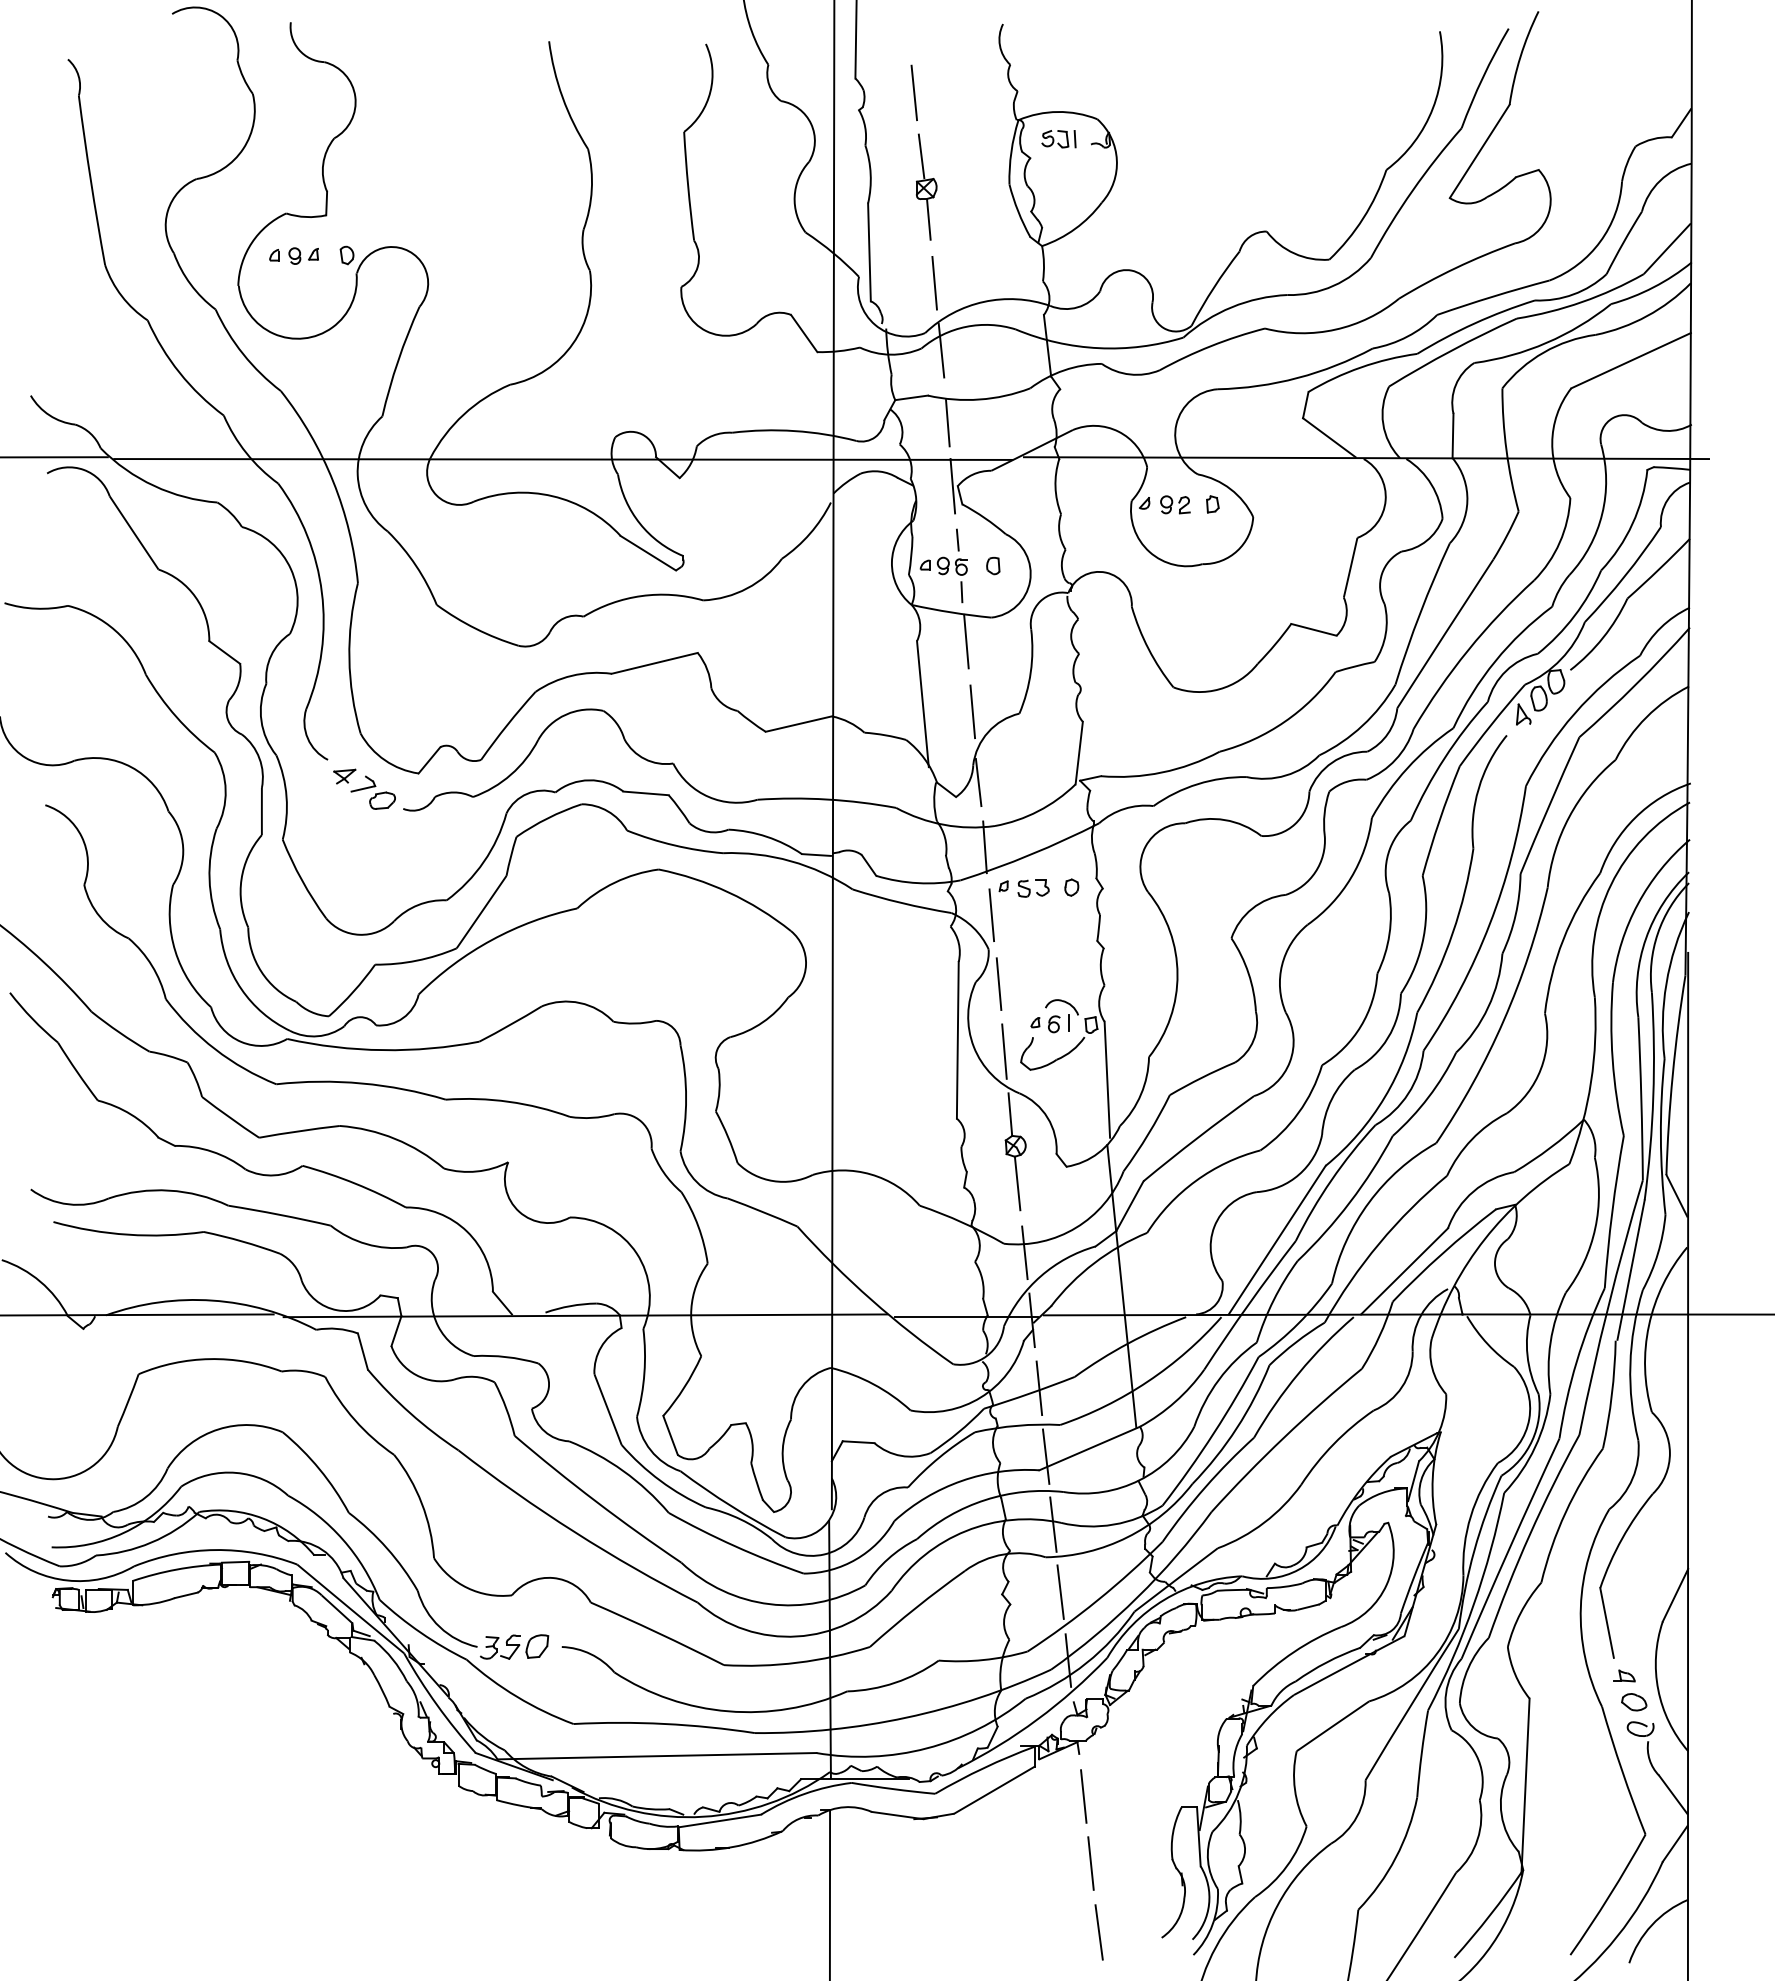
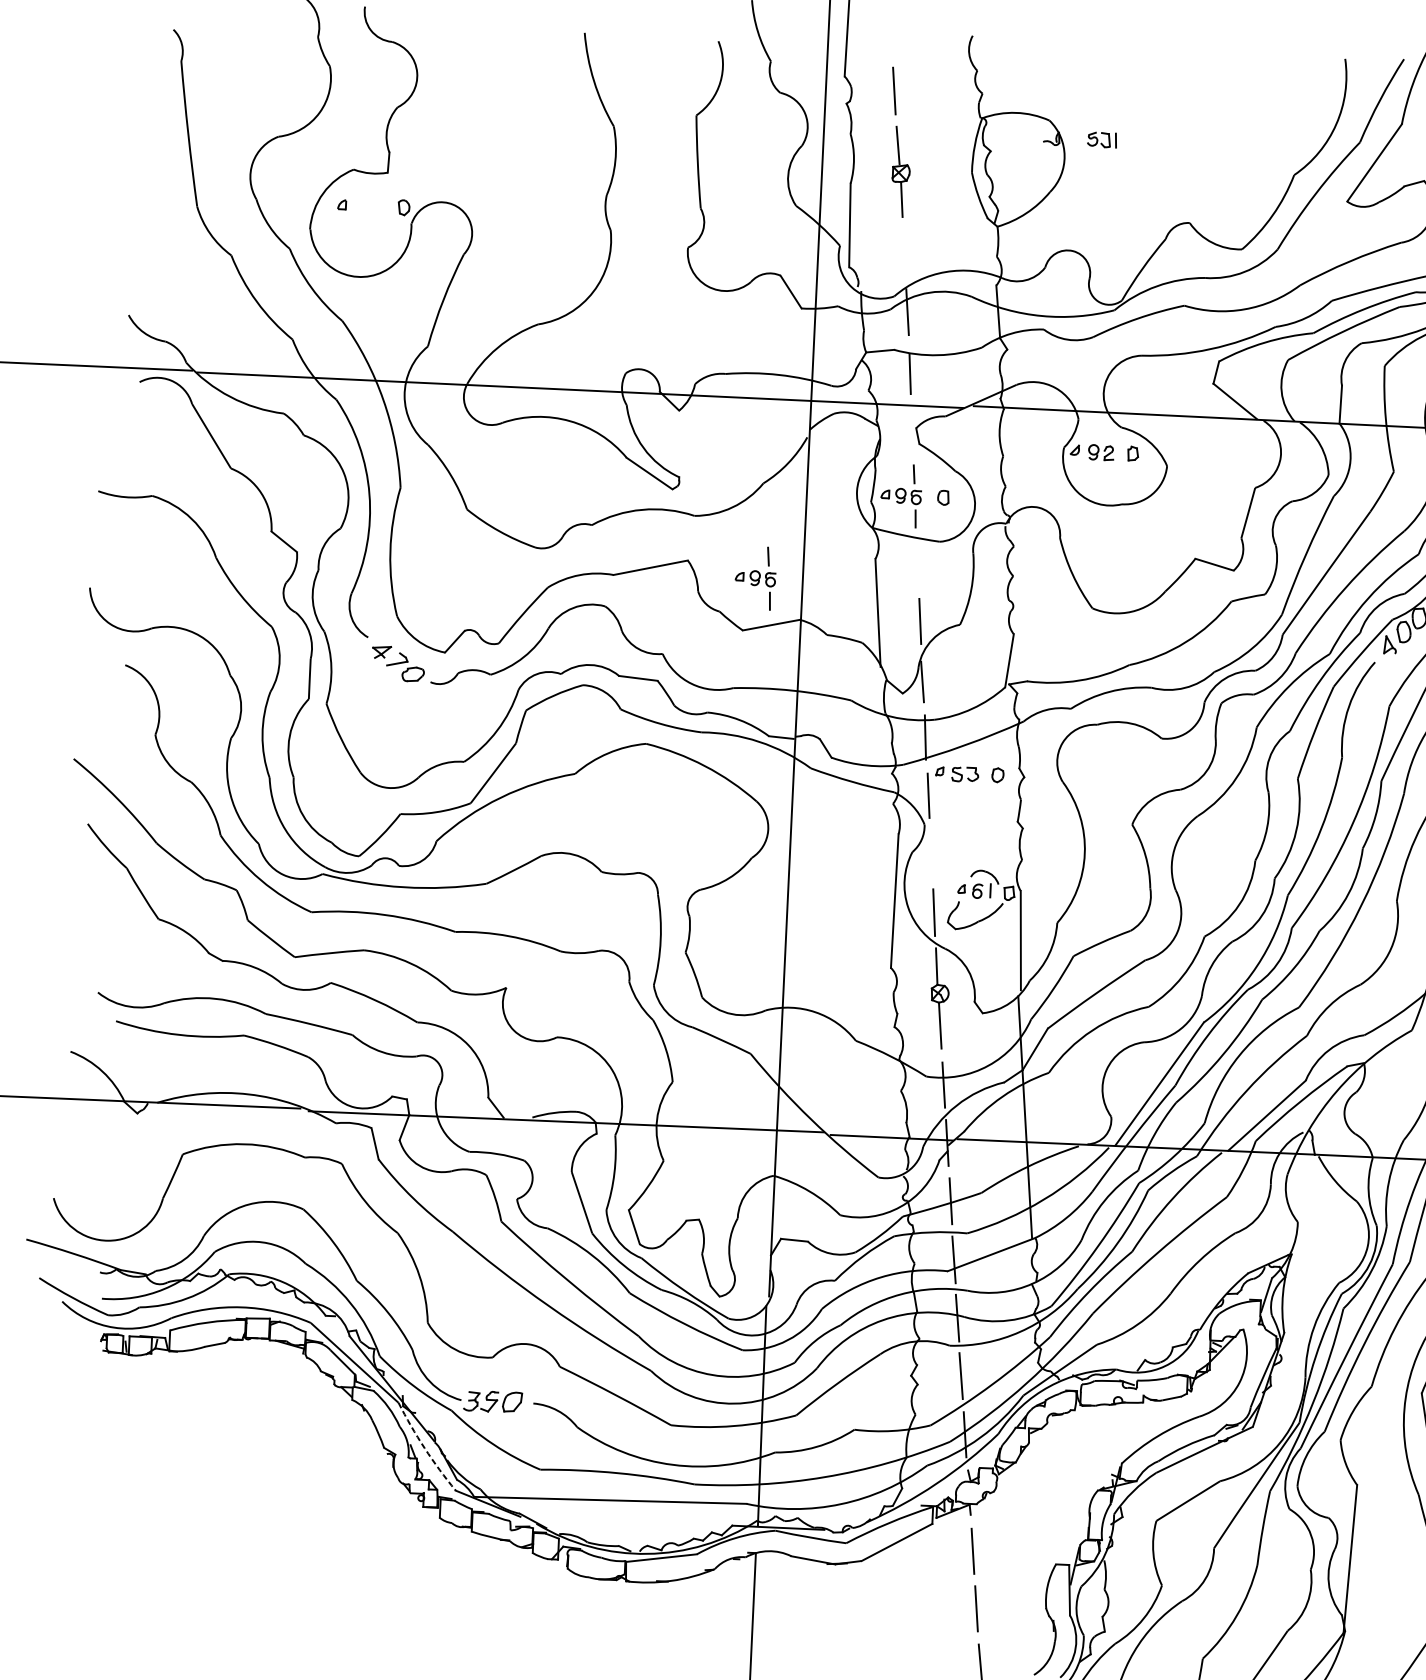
part: (1058, 139) -> (1101, 140), moved
part: (303, 255) -> (366, 206), removed
line: (934, 282) -> (904, 253), removed
line: (952, 486) -> (911, 428), removed
line: (966, 641) -> (917, 561), removed
part: (777, 669) -> (755, 577), added
line: (998, 983) -> (931, 854), removed
arc: (437, 1705) -> (425, 1448), solid -> dashed

